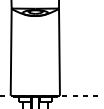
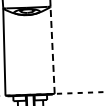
line: (59, 52) -> (52, 50), solid -> dashed

